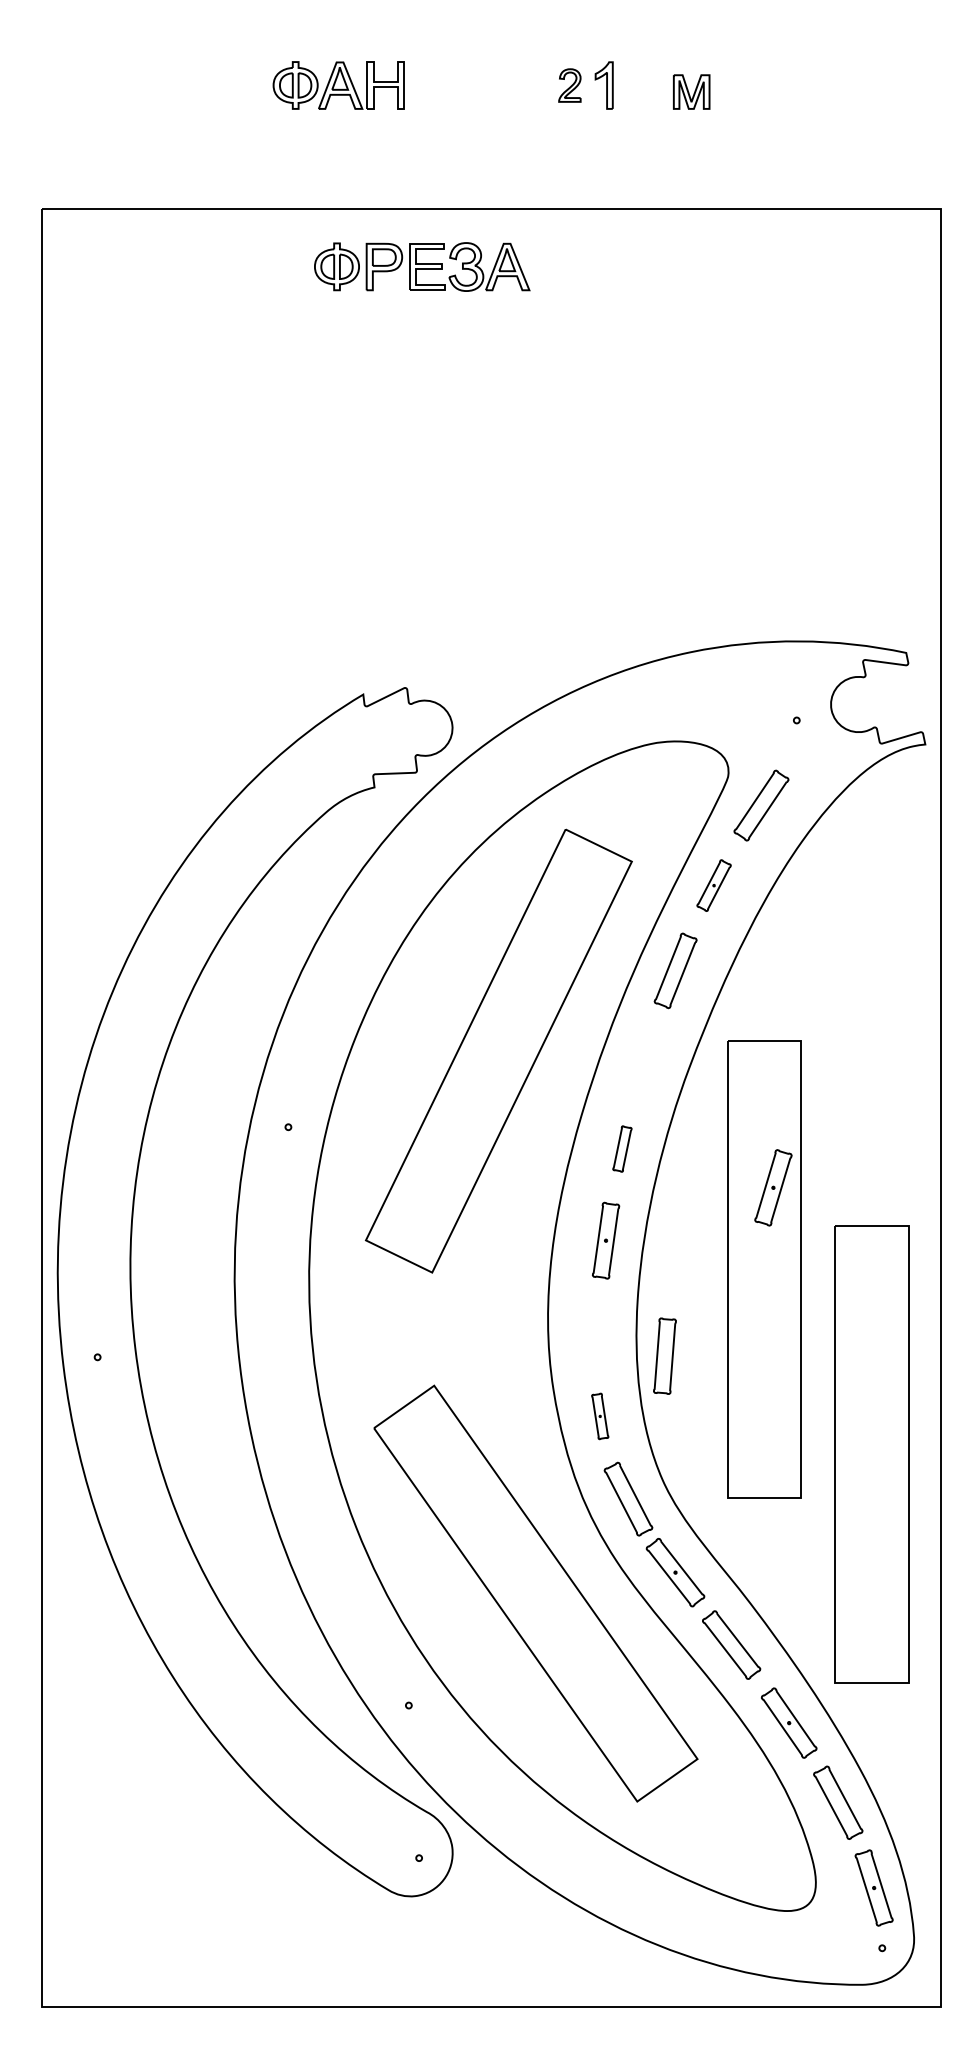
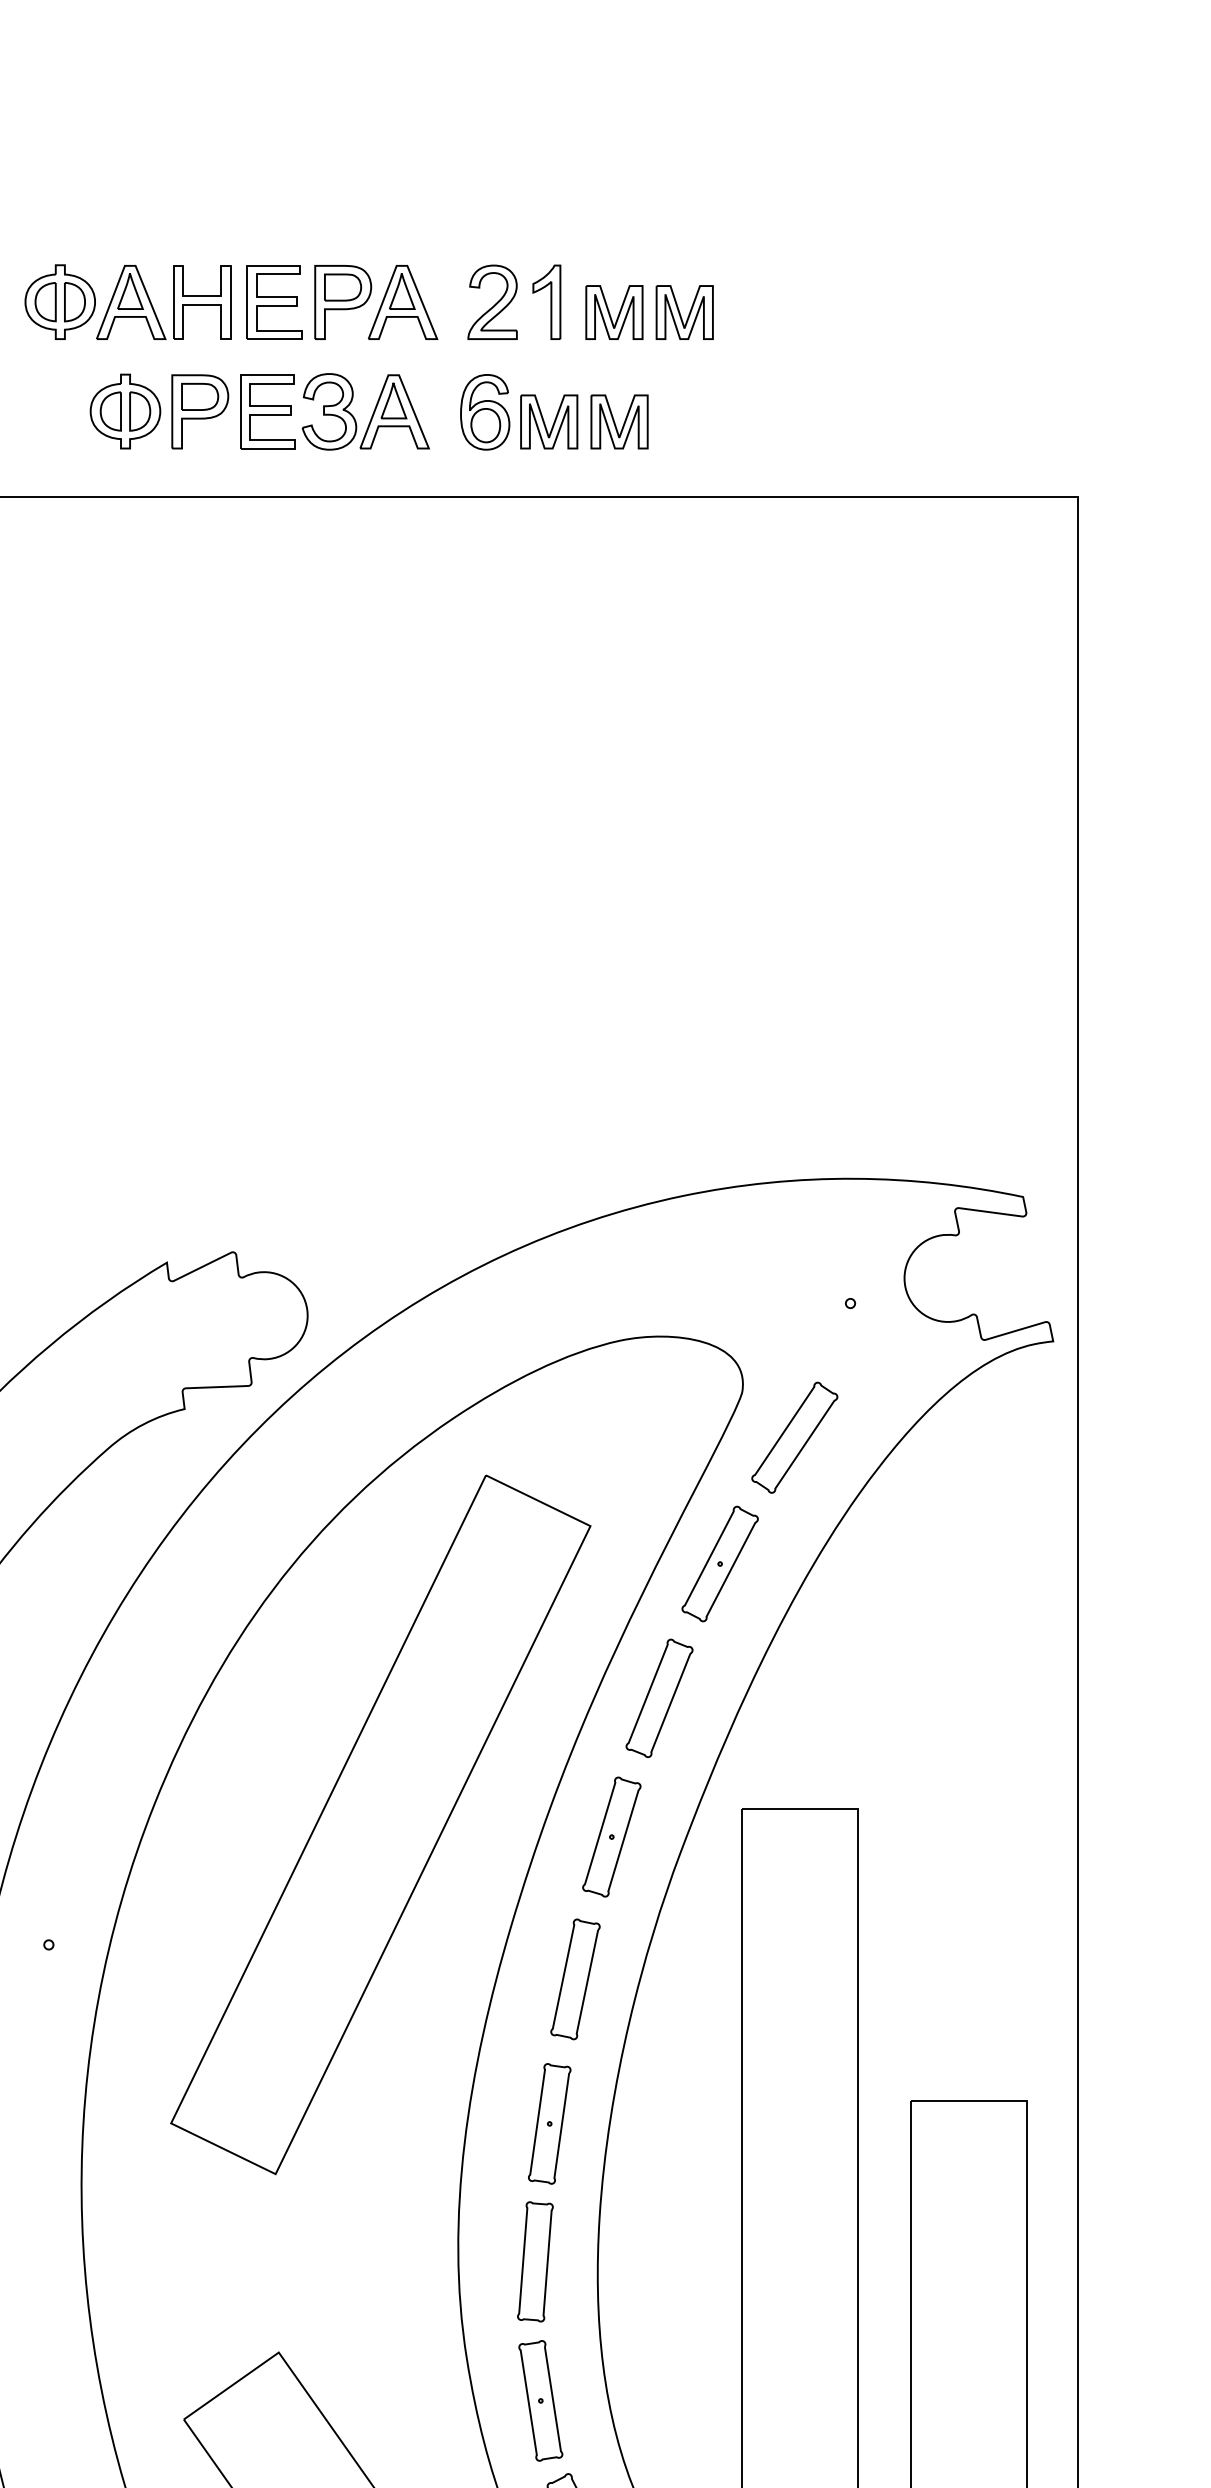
part: (474, 85) -> (342, 302), added
part: (569, 85) -> (492, 302), size x1.43
part: (646, 91) -> (613, 311), added
part: (608, 154) -> (553, 411), added
part: (422, 266) -> (260, 411), moved
part: (713, 885) -> (719, 1563), size x1.43
part: (622, 1148) -> (575, 1978), size x1.67
part: (773, 1187) -> (611, 1836), moved
part: (664, 1355) -> (534, 2260), moved
part: (599, 1416) -> (539, 2401), size x1.67

